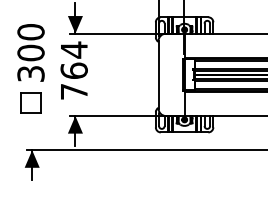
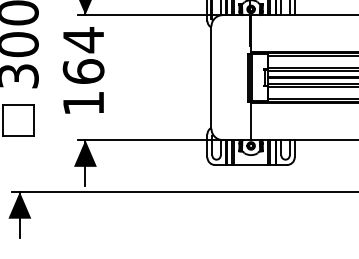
text: (74, 91) -> (84, 102), 764 -> 164

